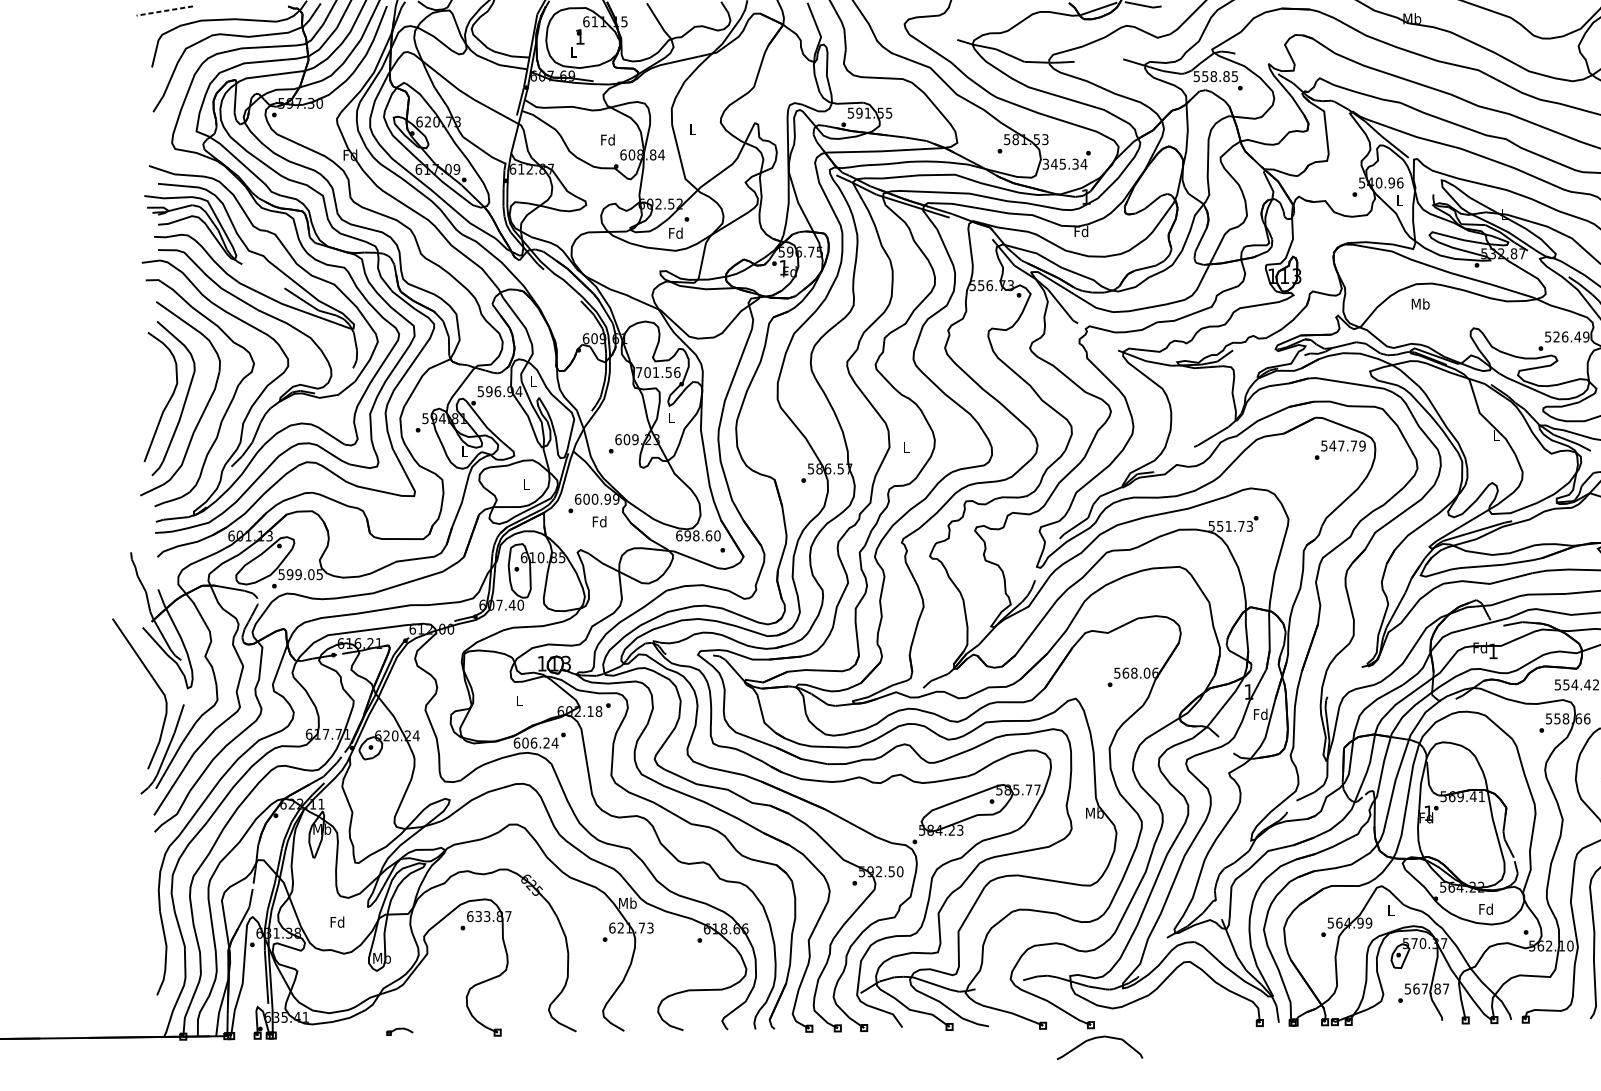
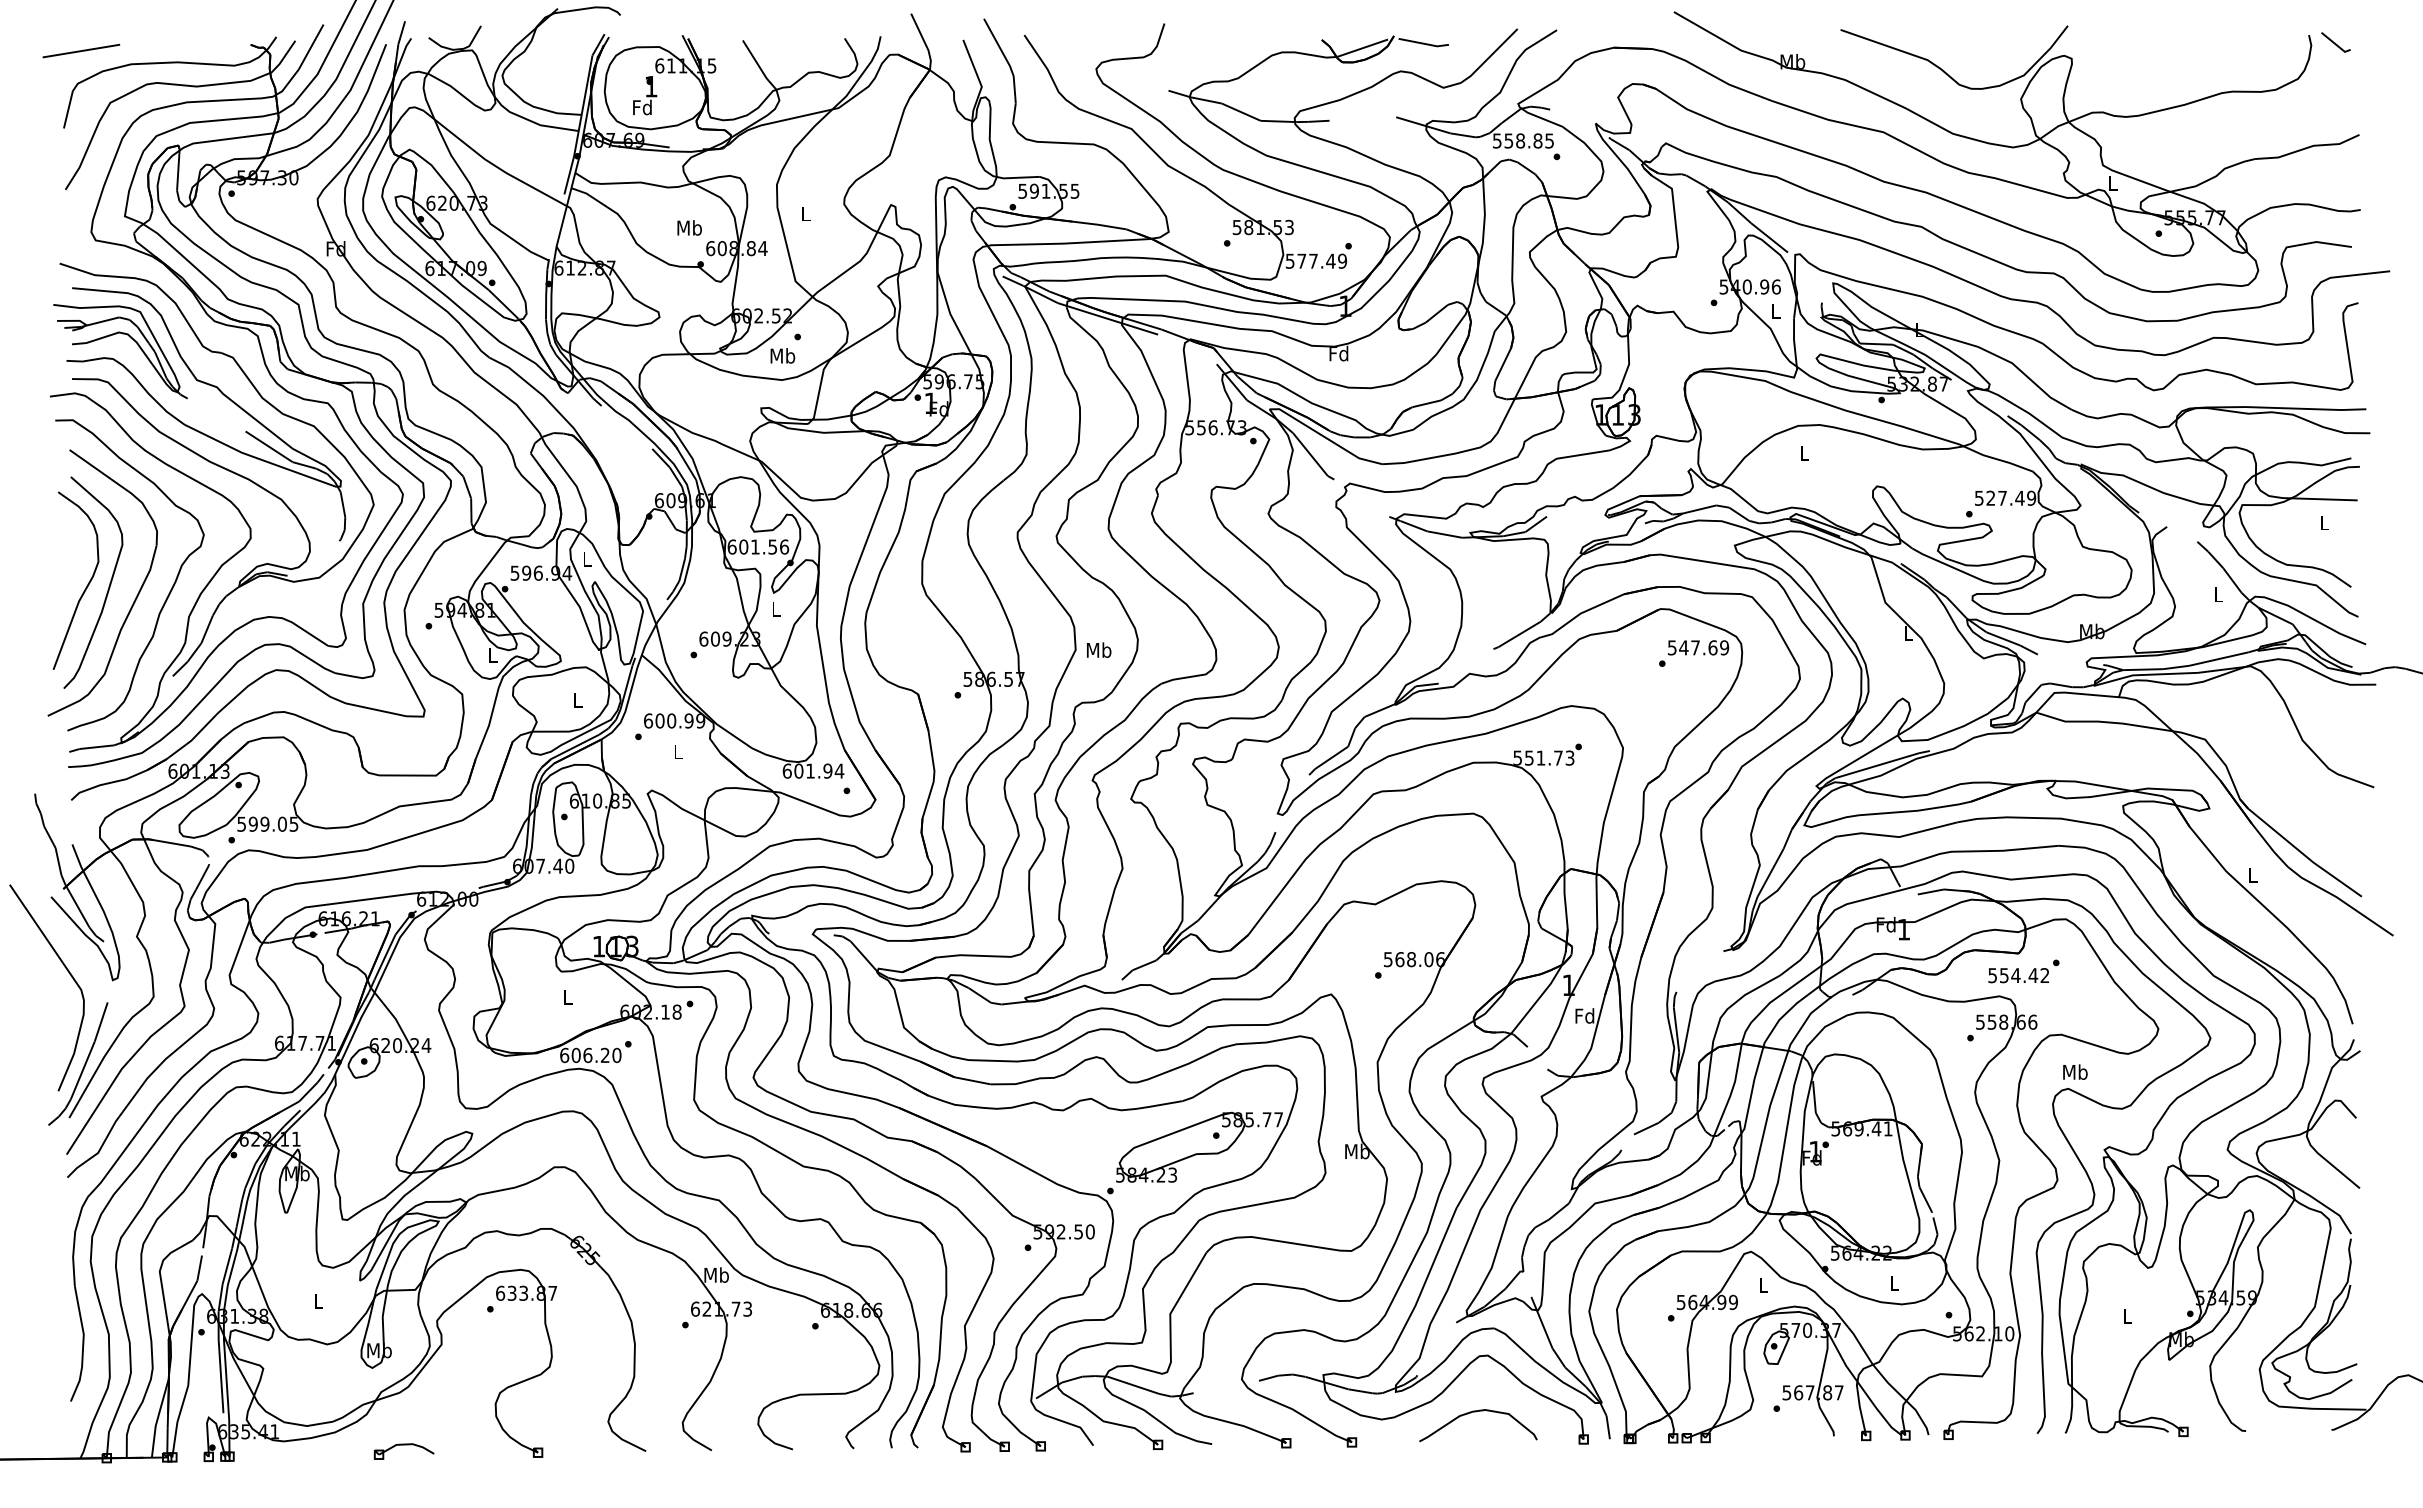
line: (164, 11) -> (80, 51), dashed -> solid
text: (573, 52) -> (642, 107), L -> Fd
text: (608, 139) -> (689, 227), Fd -> Mb
text: (1065, 163) -> (1316, 260), 345.34 -> 577.49
text: (675, 232) -> (782, 355), Fd -> Mb
text: (1420, 303) -> (1804, 452), Mb -> L
text: (1565, 336) -> (2002, 497), 526.49 -> 527.49
text: (638, 372) -> (731, 546), 701.56 -> 601.56
text: (1353, 445) -> (1712, 647), 547.79 -> 547.69
text: (906, 447) -> (1099, 649), L -> Mb
text: (599, 521) -> (677, 751), Fd -> L
text: (702, 535) -> (819, 770), 698.60 -> 601.94
text: (554, 743) -> (616, 1055), 606.24 -> 606.20
text: (1485, 909) -> (1893, 1283), Fd -> L
text: (337, 921) -> (318, 1300), Fd -> L
part: (399, 1031) -> (403, 1451), size x1.67
curve: (1098, 1038) -> (1476, 1412), moved

